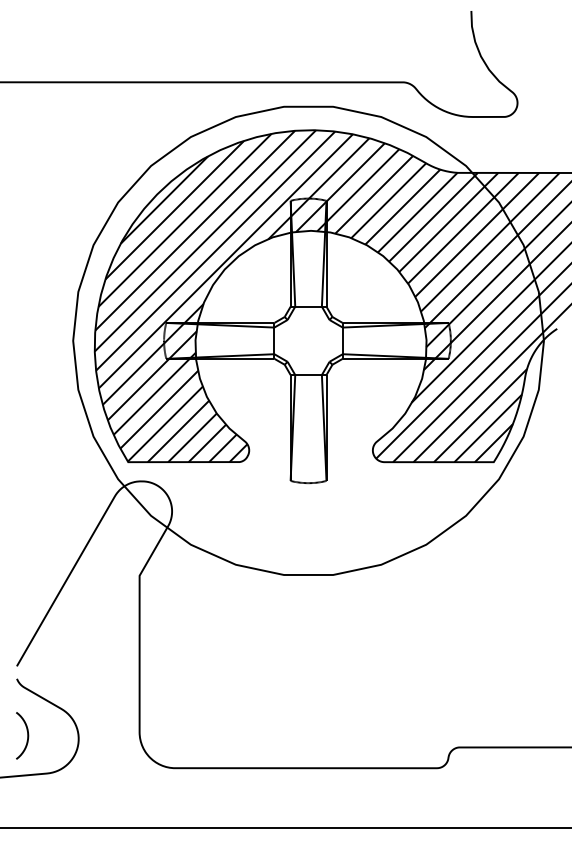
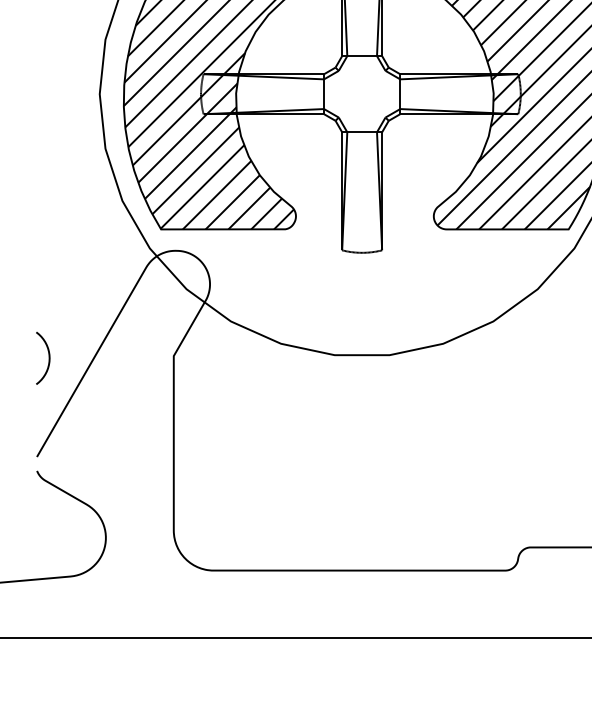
curve: (27, 735) -> (48, 357), moved

